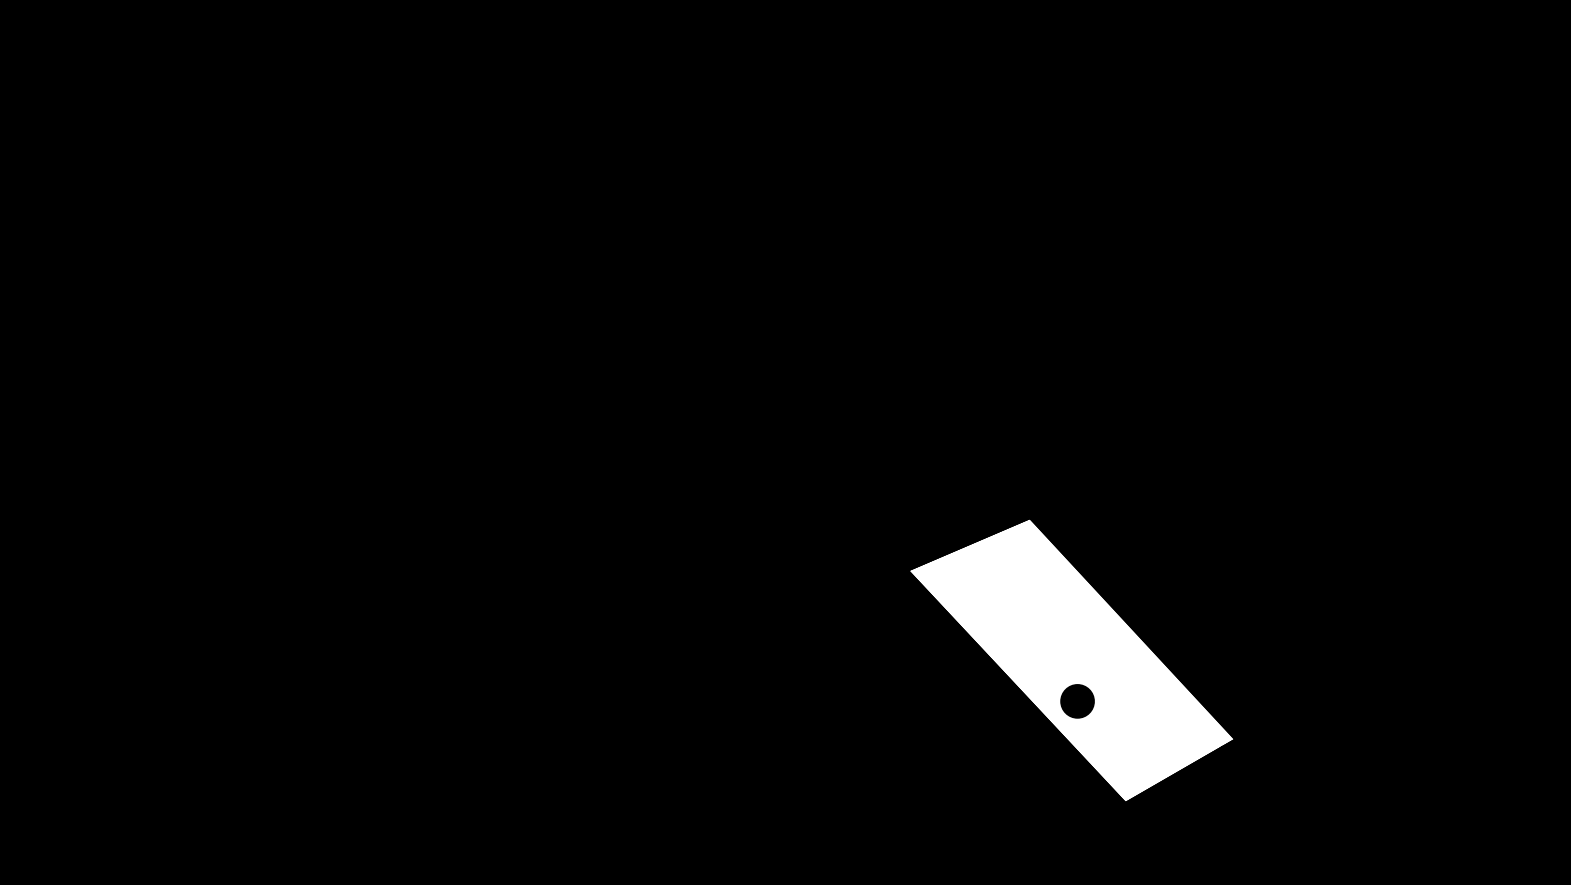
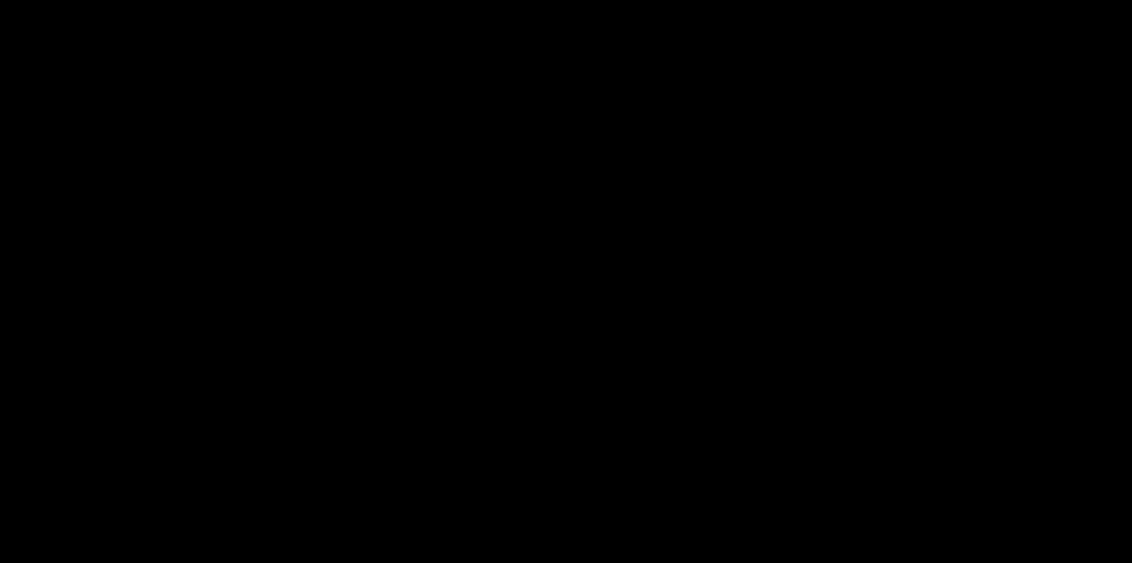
fill: (1071, 660) -> (728, 425), added

